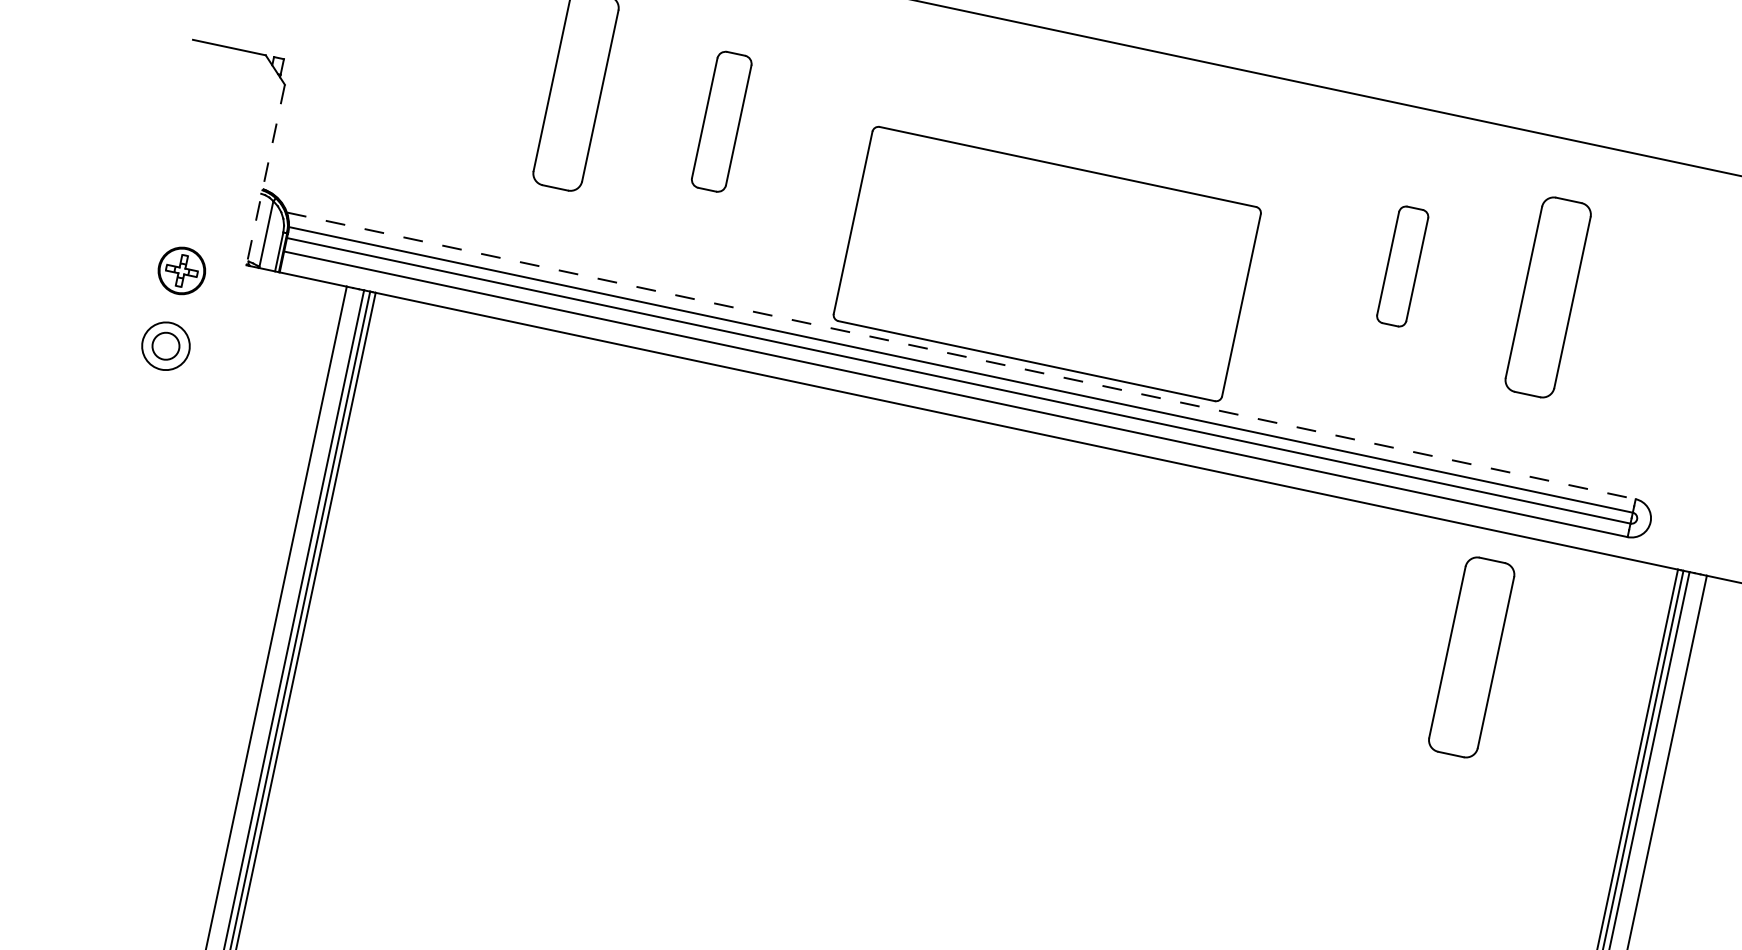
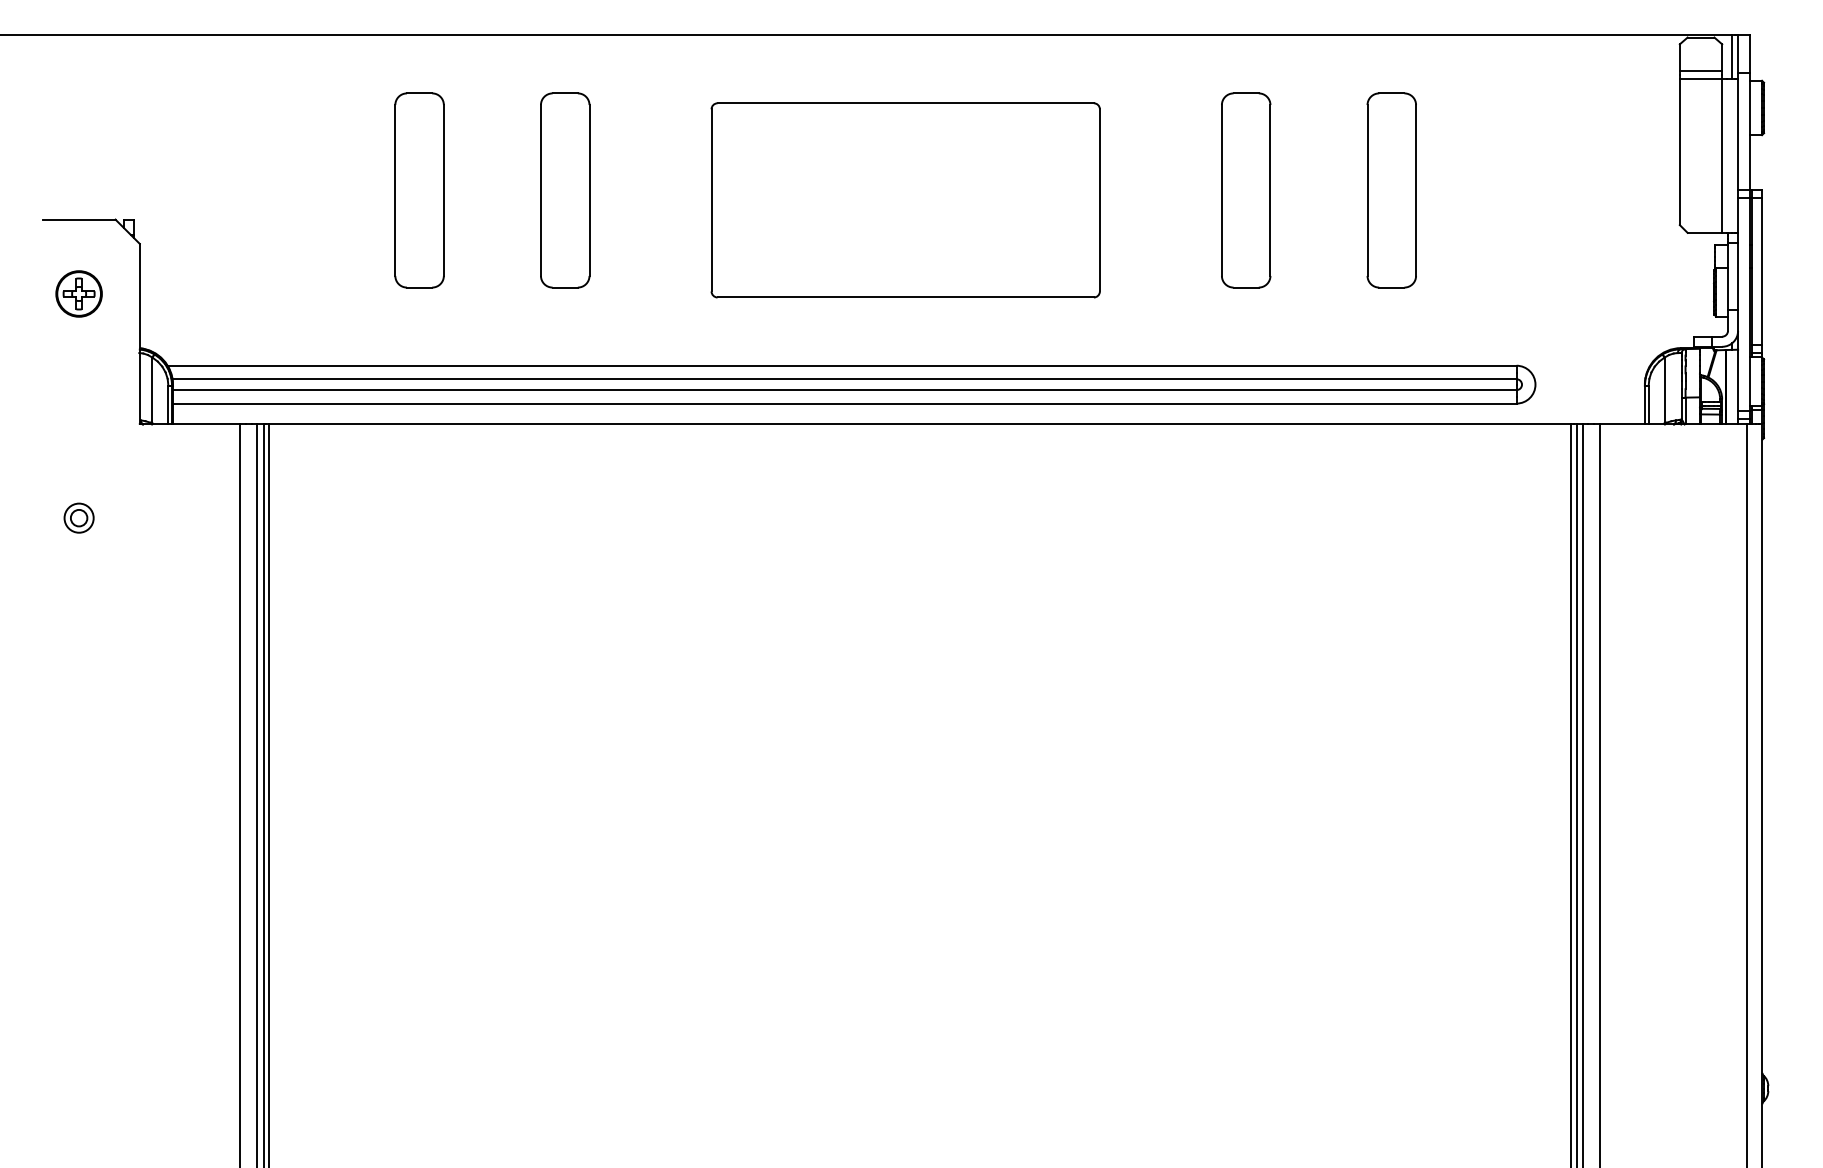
part: (721, 121) -> (565, 190), size x1.43
line: (265, 175) -> (139, 334), dashed -> solid
part: (1047, 264) -> (905, 200), moved
part: (1402, 266) -> (1246, 190), size x1.67
part: (181, 270) -> (78, 293), moved
part: (165, 345) -> (78, 517), size x0.62
line: (961, 355) -> (842, 365), dashed -> solid
part: (1471, 657) -> (1391, 550), removed

